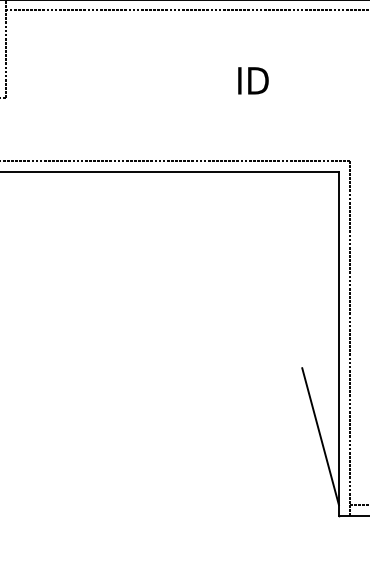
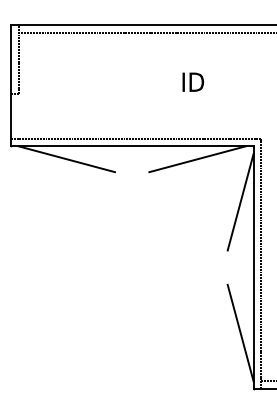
line: (73, 190) -> (66, 159), added
line: (259, 190) -> (197, 159), added
line: (320, 251) -> (240, 202), added

